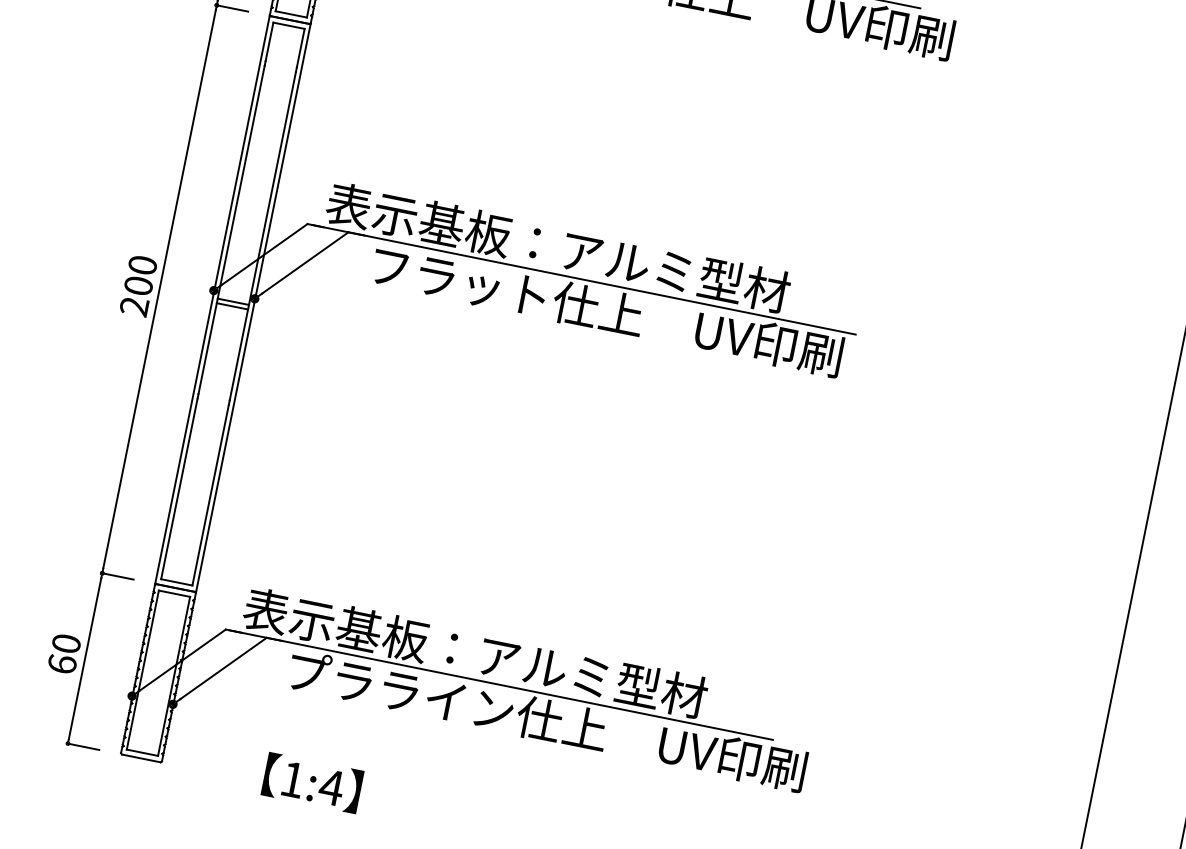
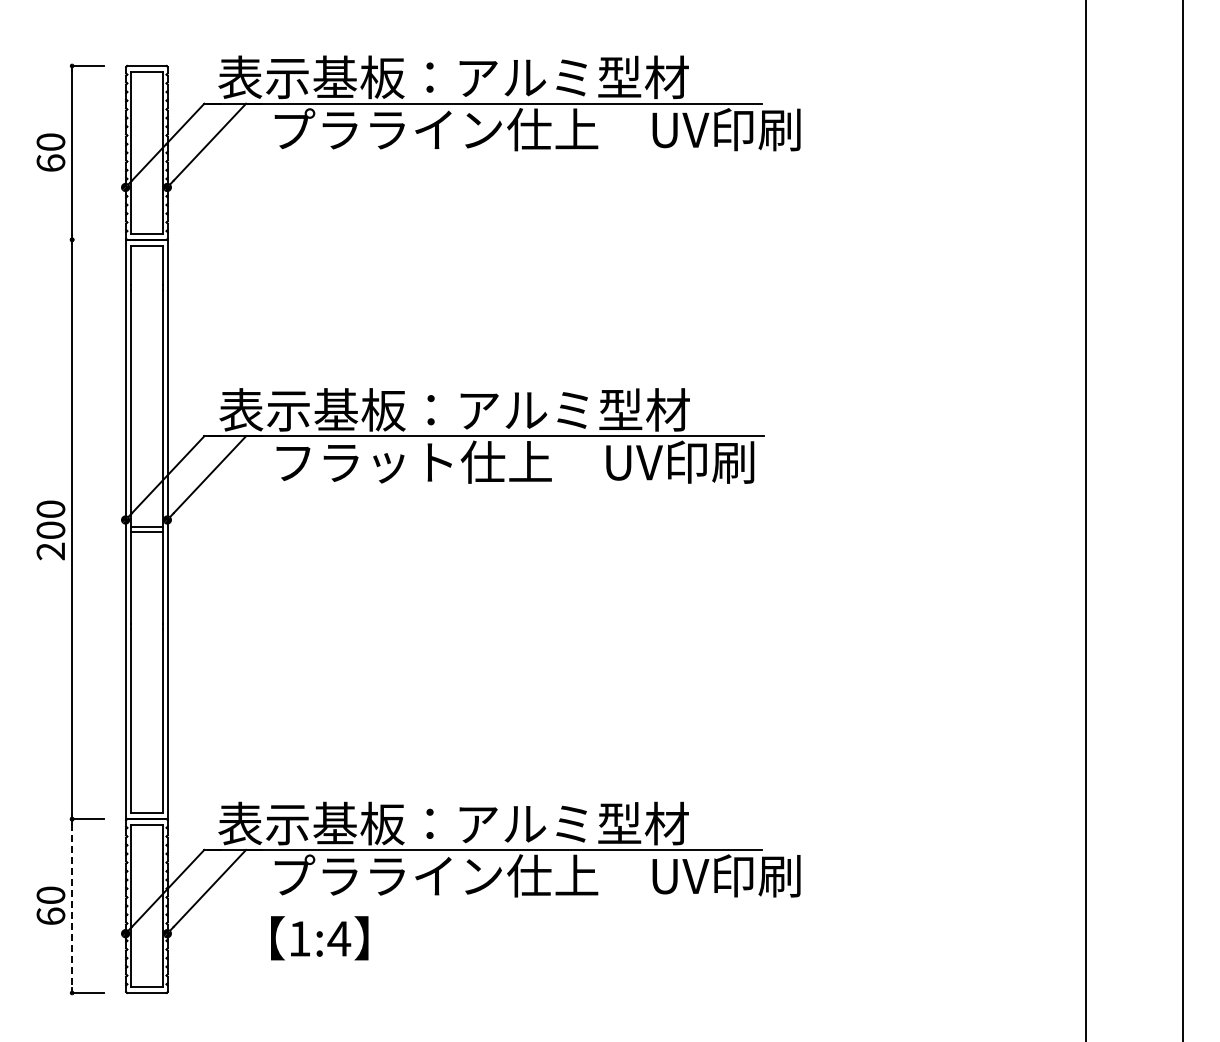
line: (232, 8) -> (88, 239), removed
line: (85, 658) -> (72, 906), solid -> dashed
text: (312, 783) -> (319, 938), moved

